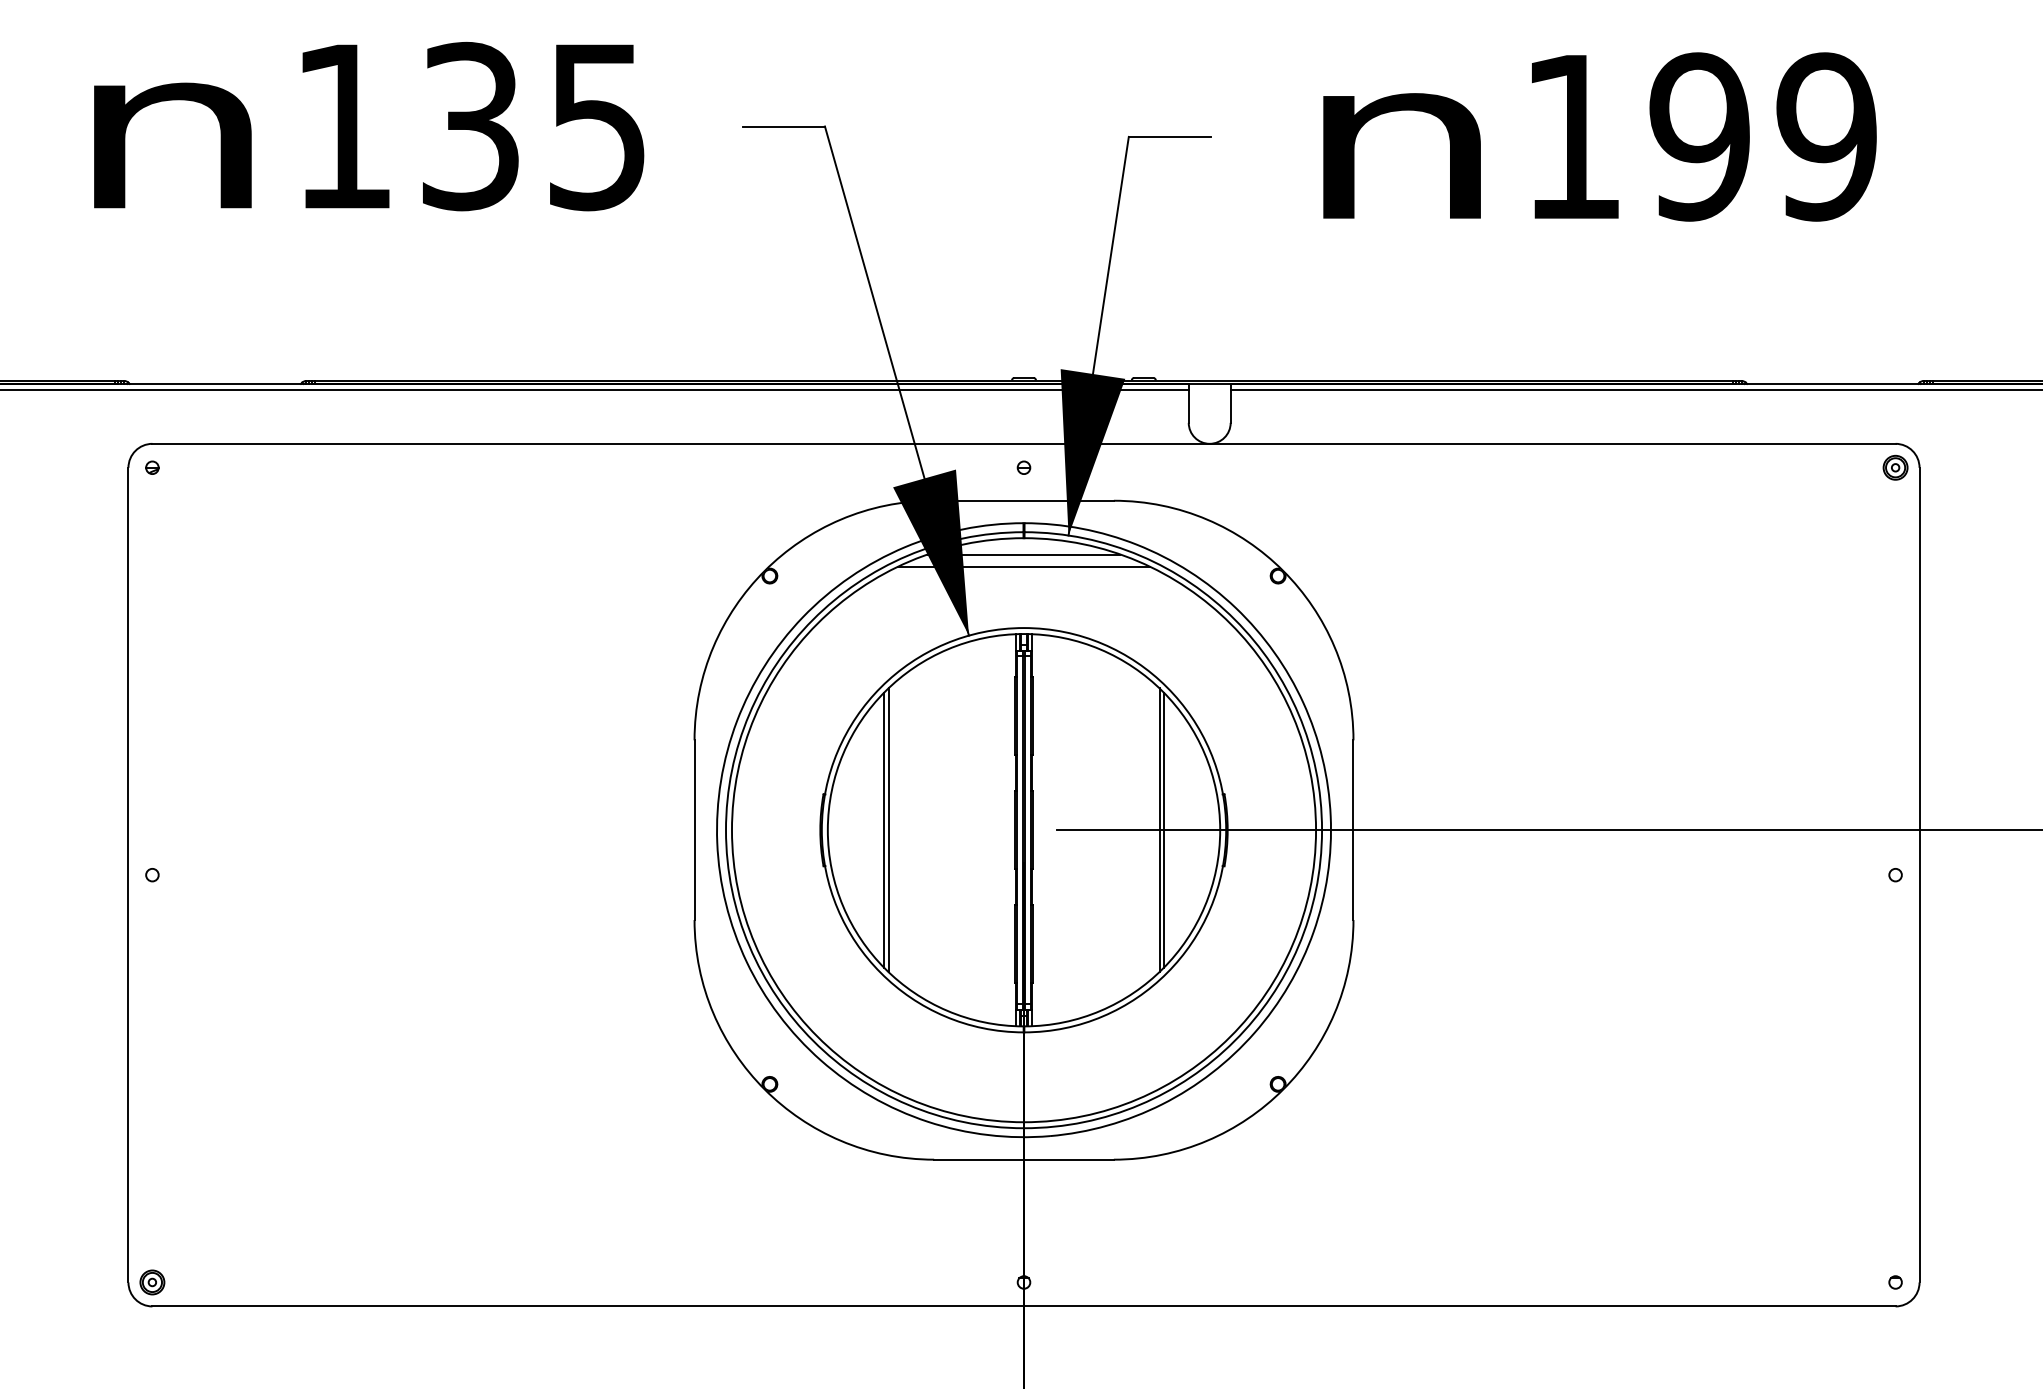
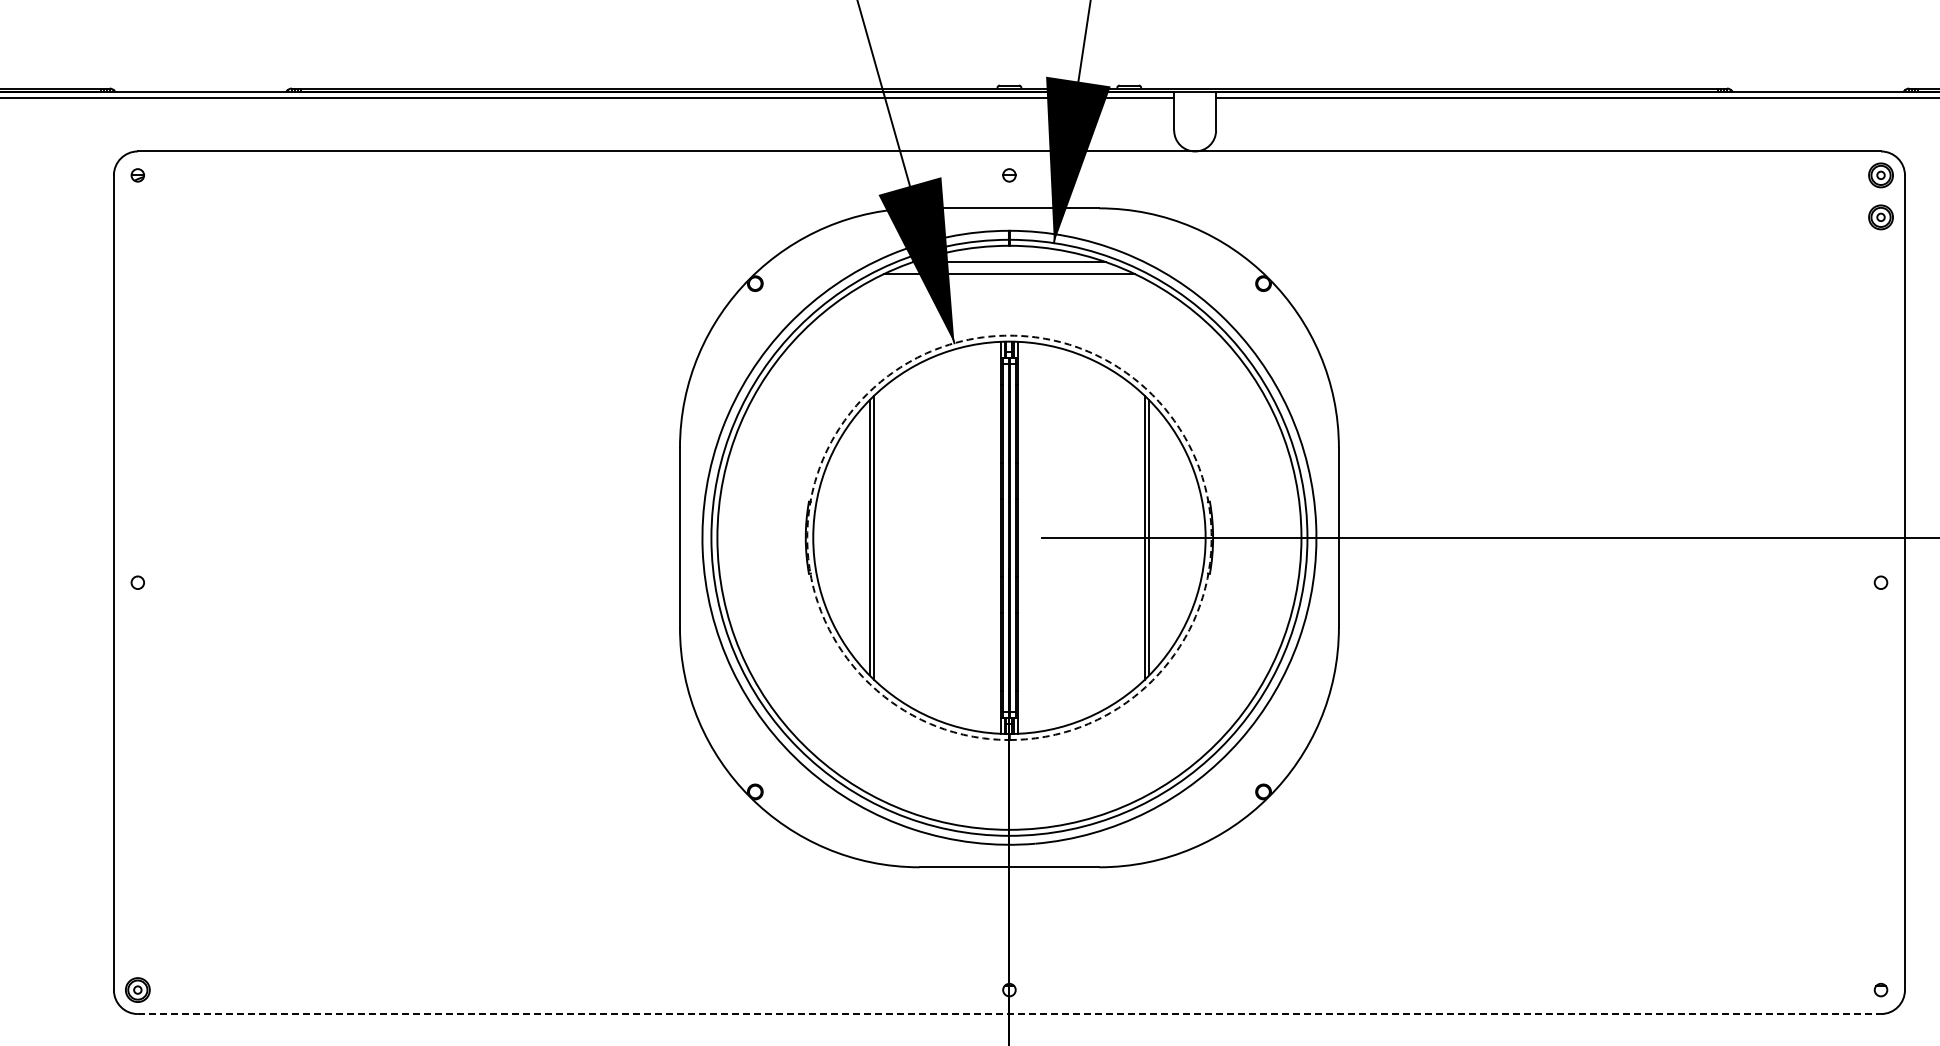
part: (1895, 509) -> (1880, 217), added
arc: (1024, 628) -> (1009, 336), solid -> dashed
line: (1024, 1306) -> (1009, 1014), solid -> dashed

